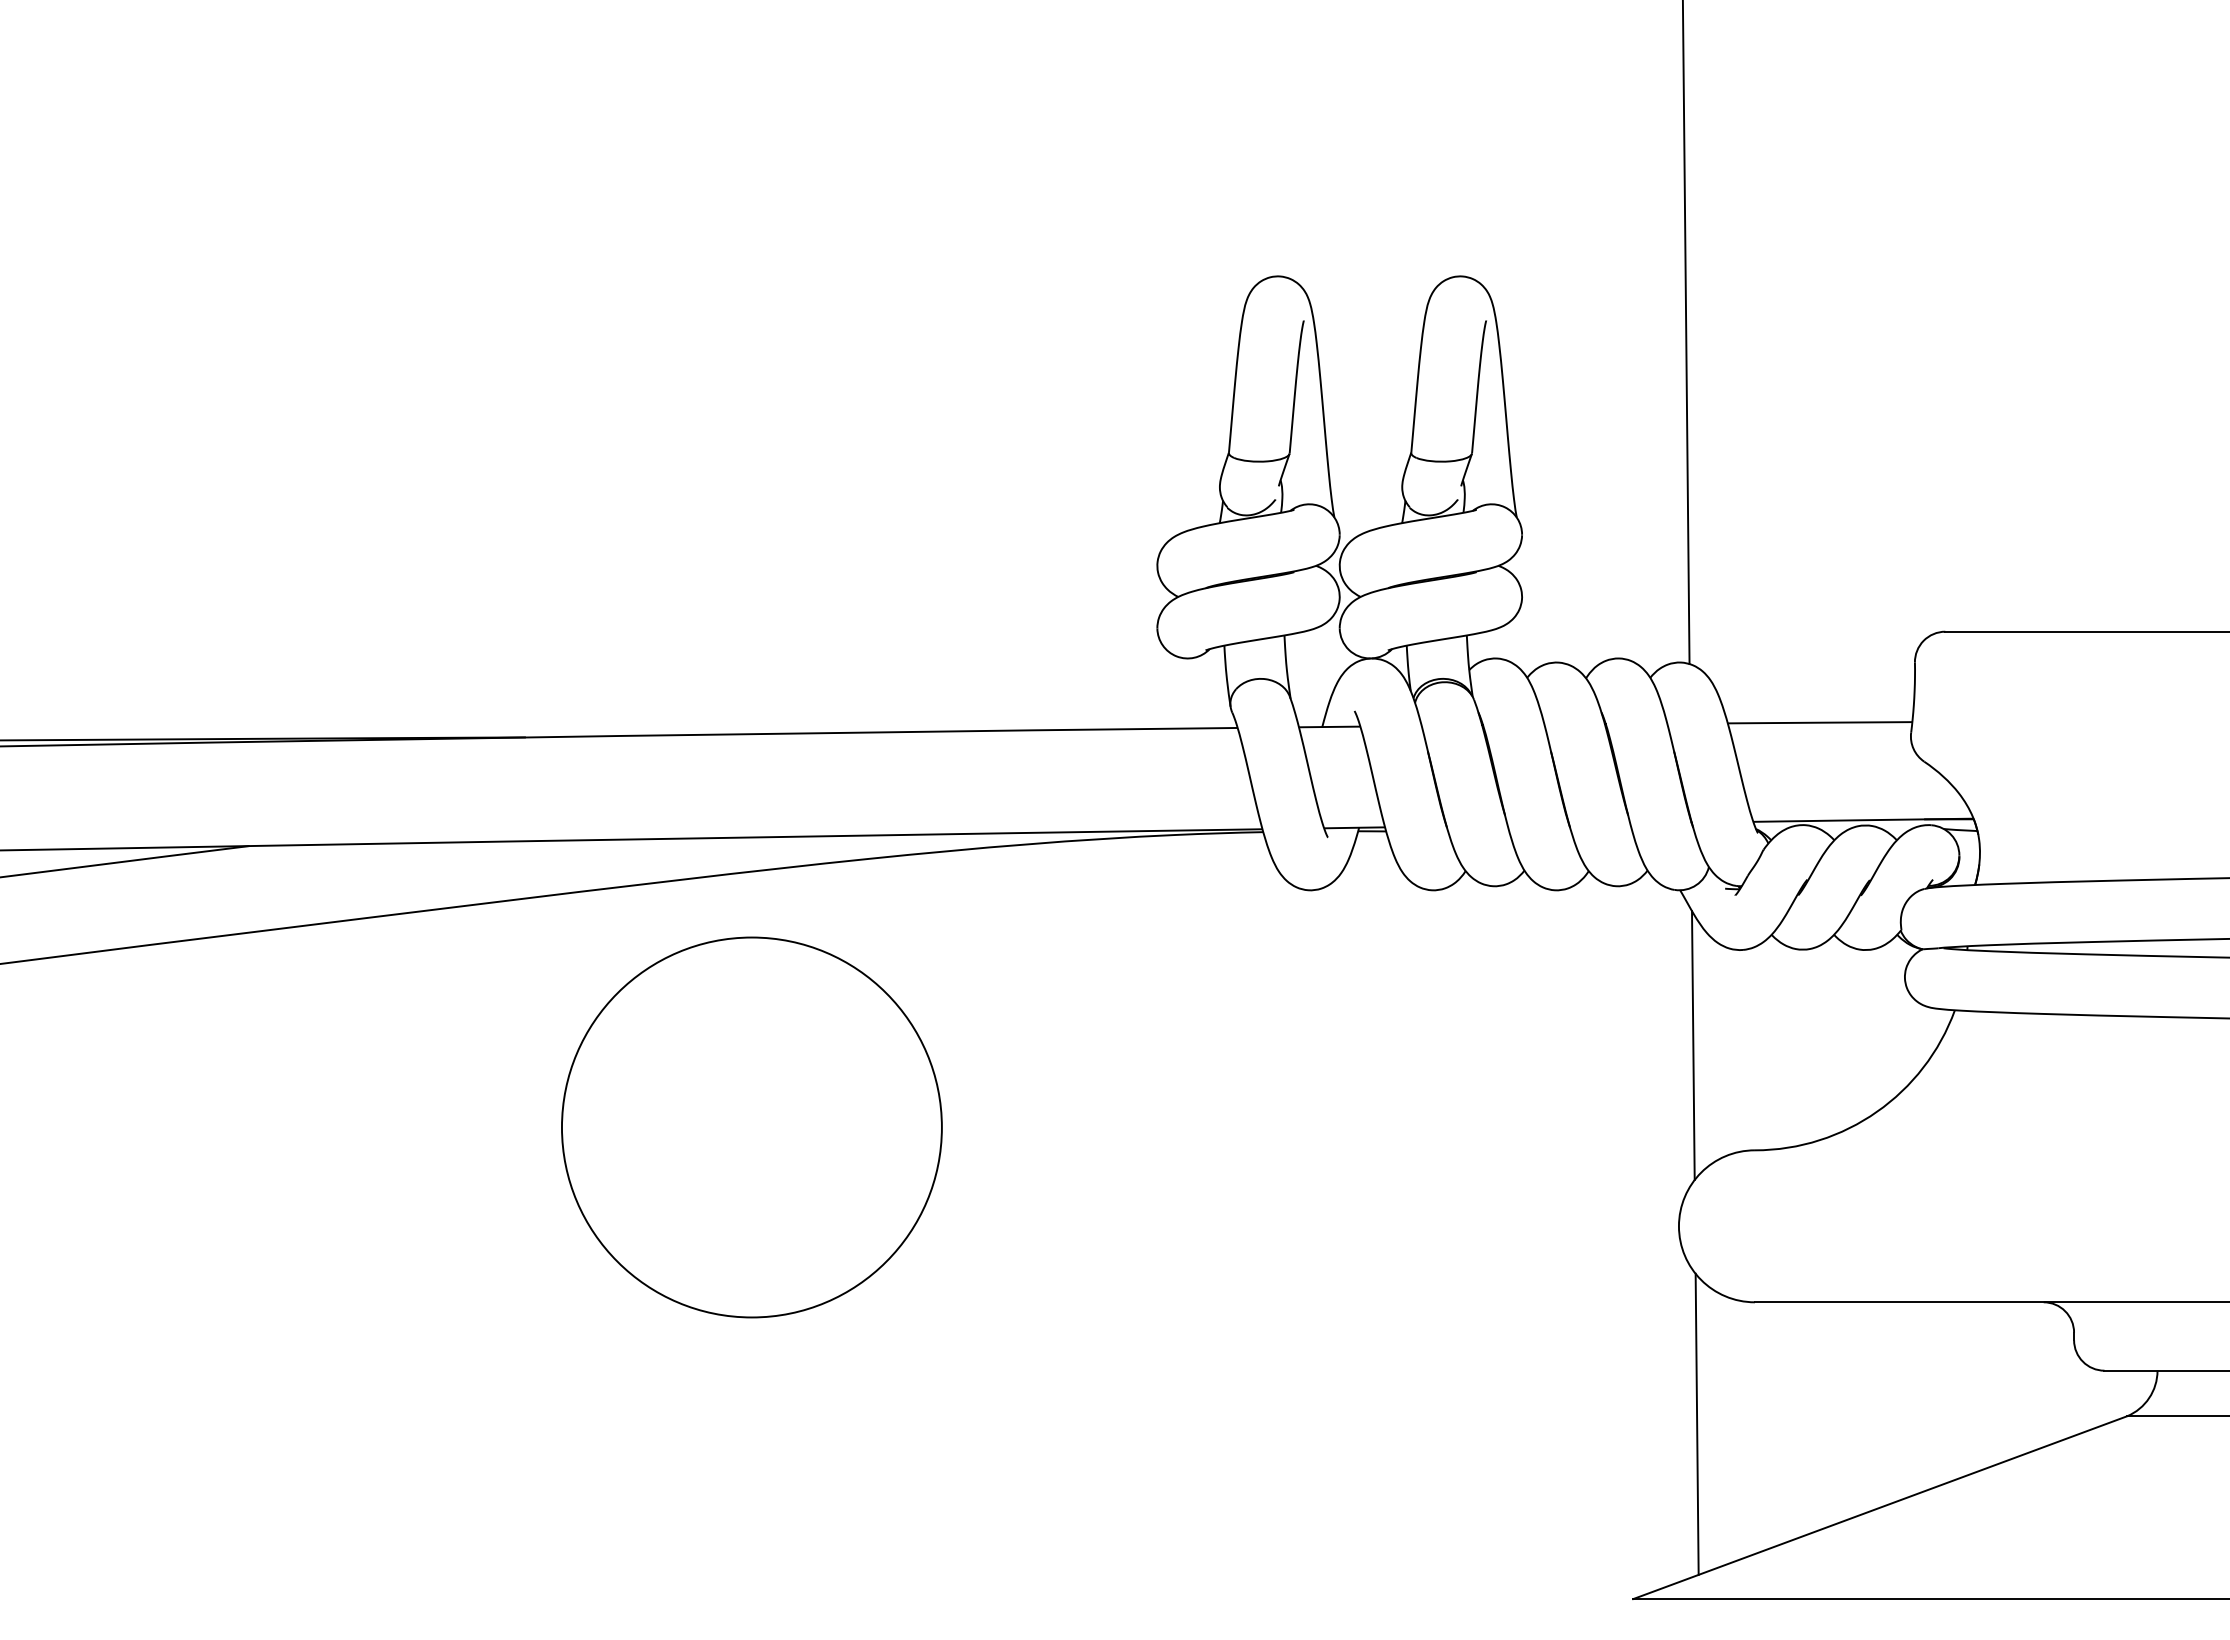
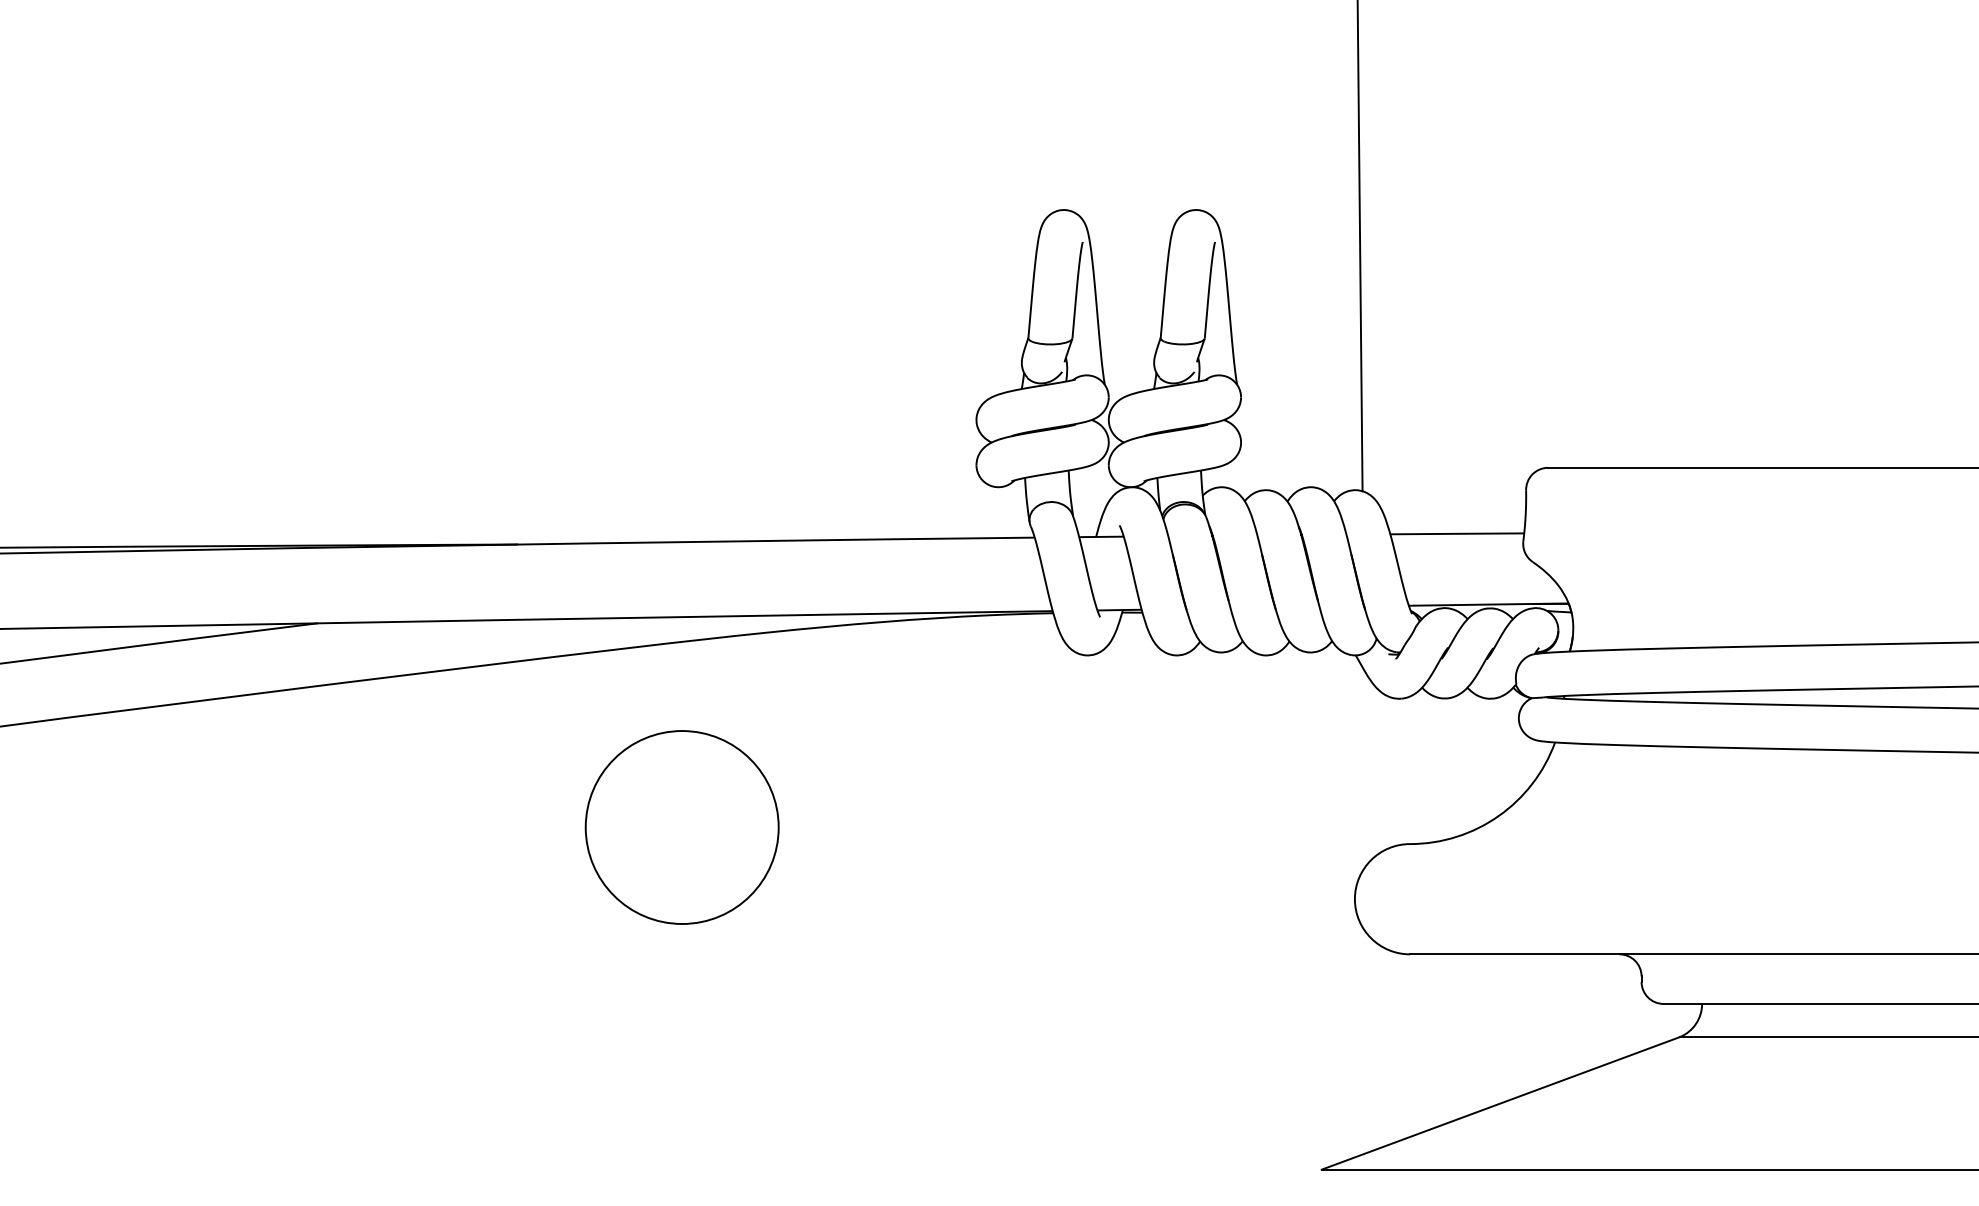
line: (1693, 1044) -> (1365, 767), removed
circle: (750, 1127) -> (681, 827), size x0.7
line: (1697, 1423) -> (1368, 1042), removed

